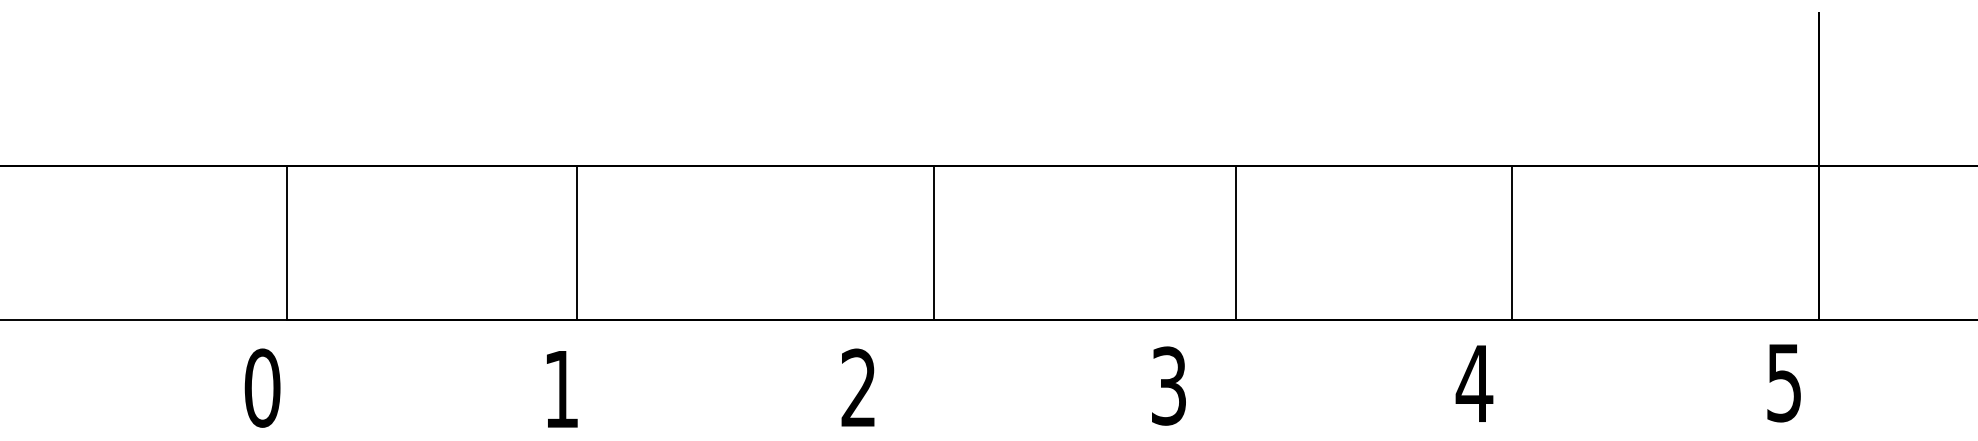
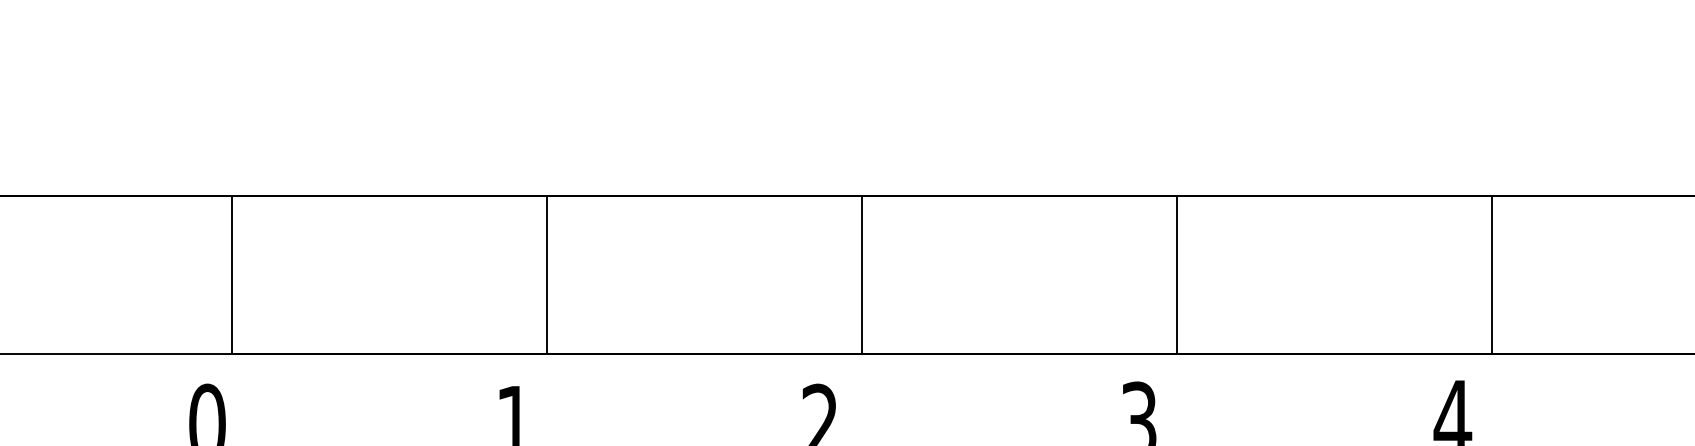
line: (577, 242) -> (547, 274), moved
line: (933, 242) -> (861, 274), moved
line: (1235, 242) -> (1176, 274), moved

